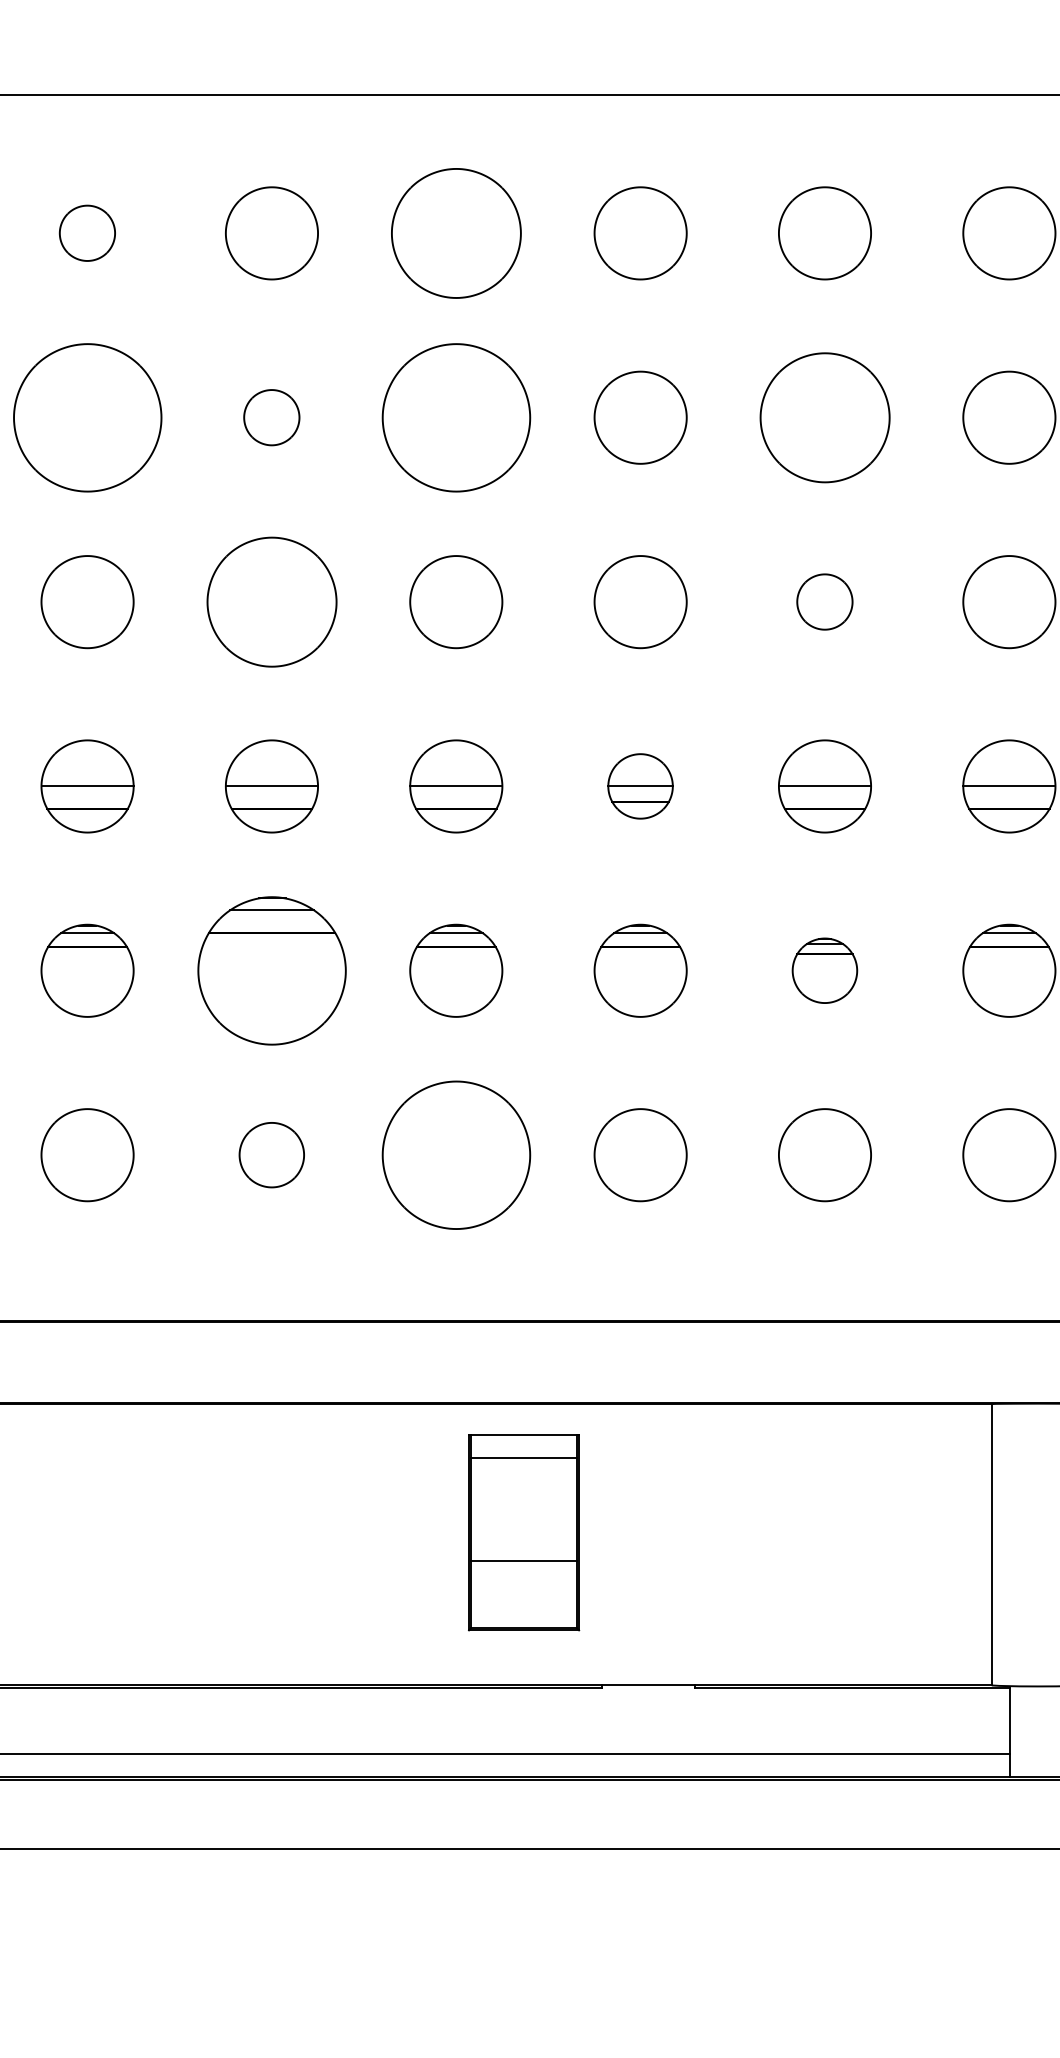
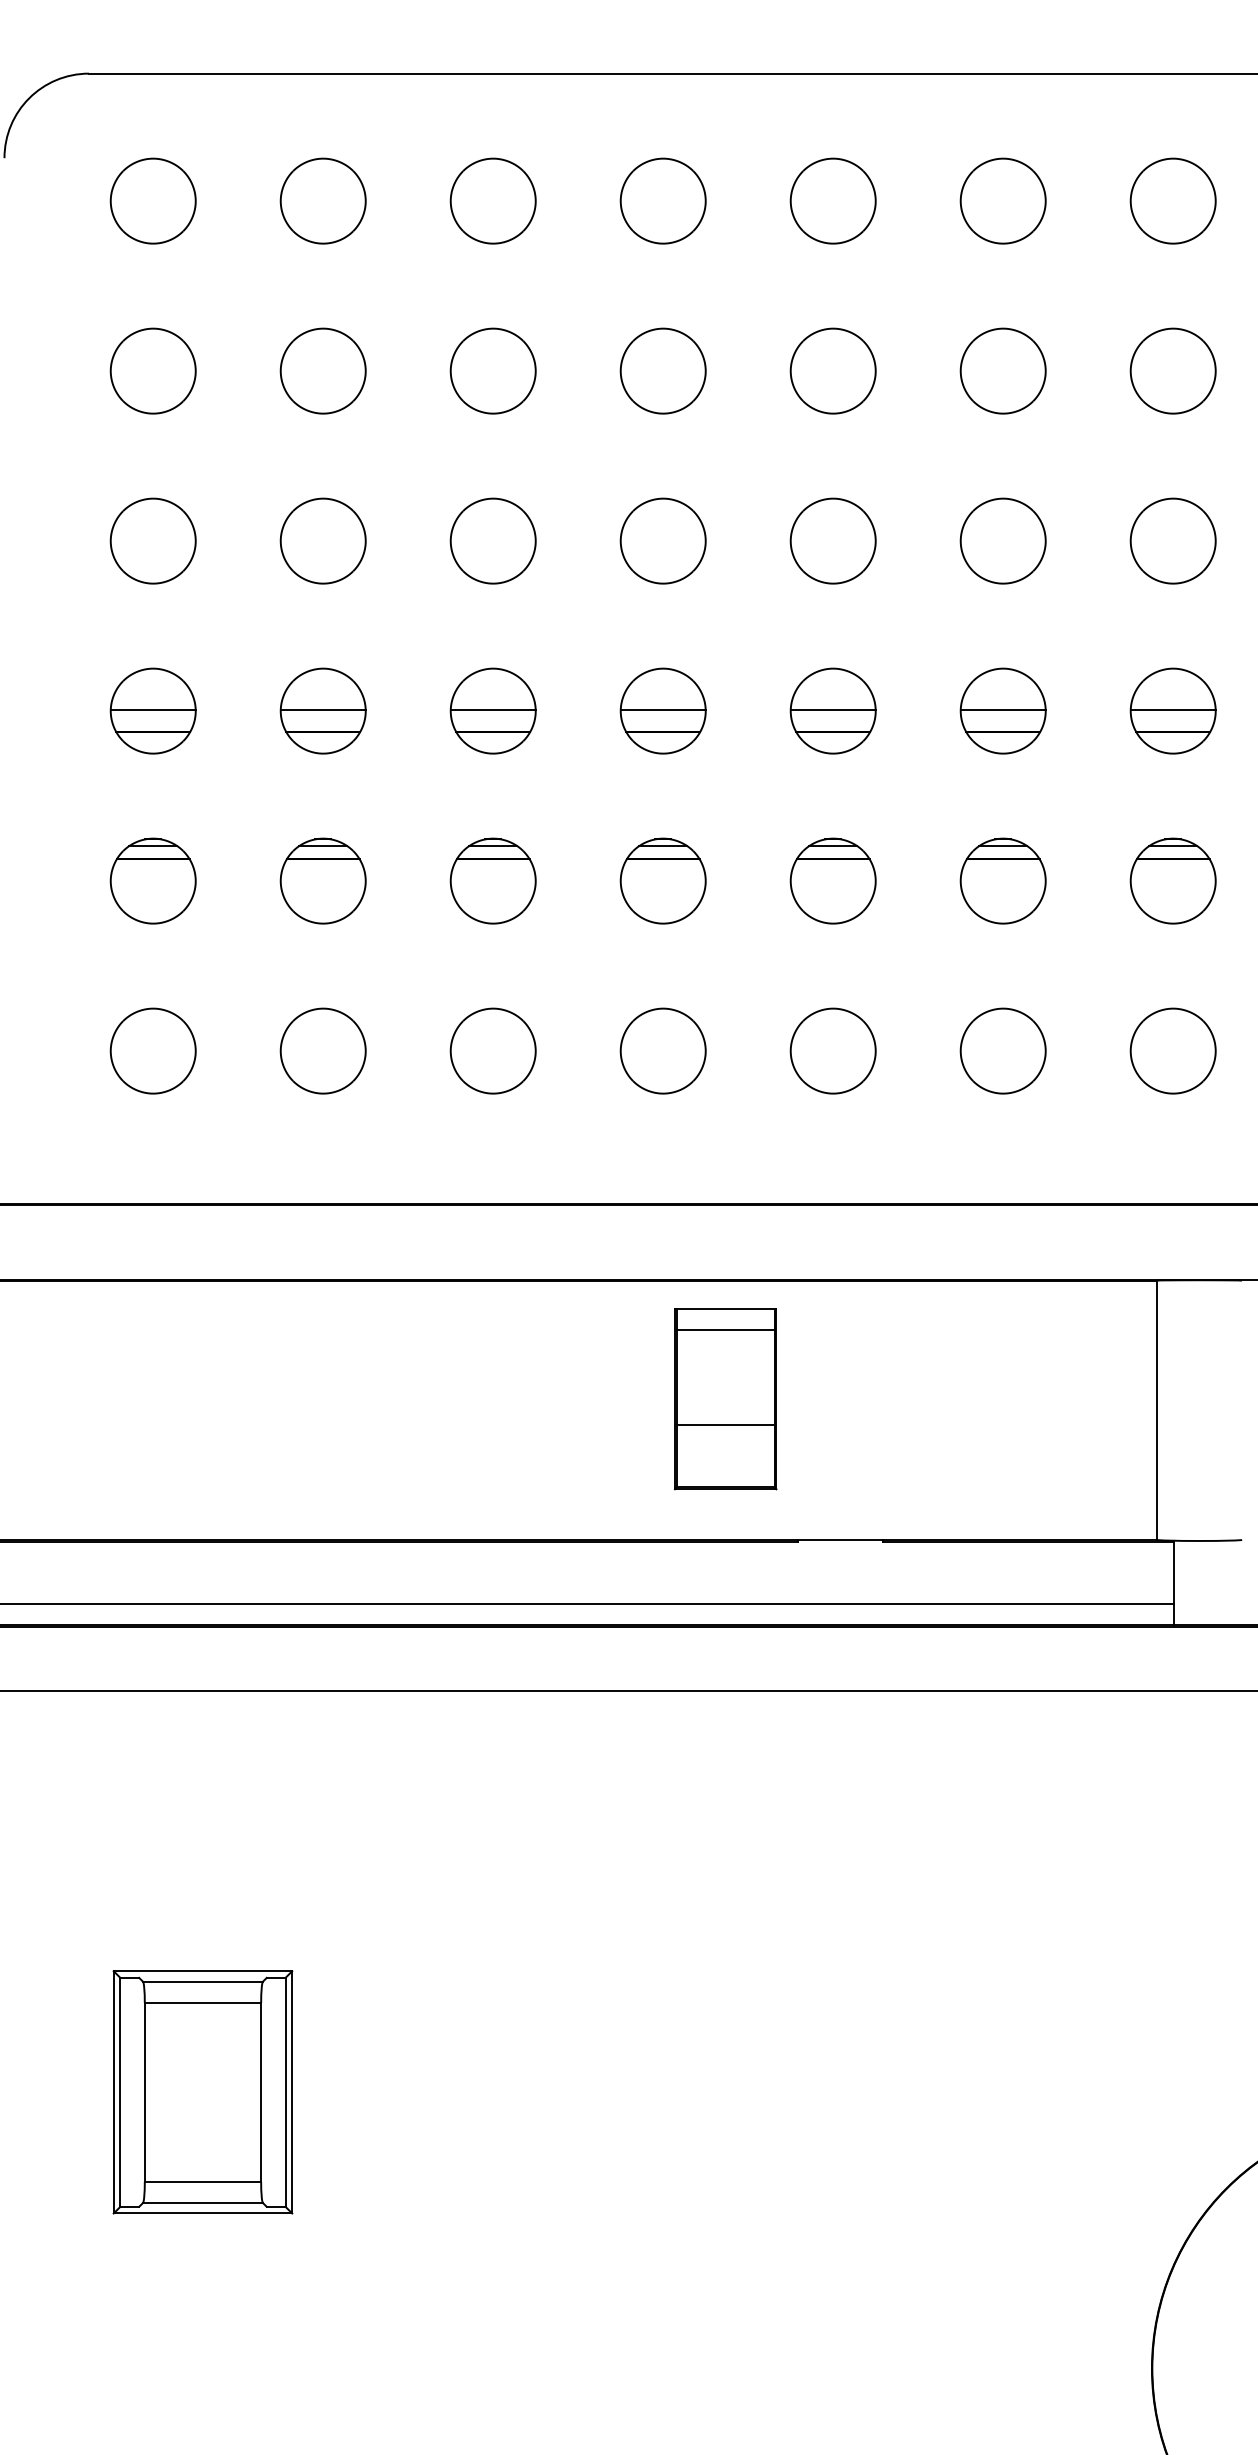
part: (86, 232) -> (322, 200), size x1.67
part: (455, 232) -> (662, 200), size x0.71
part: (86, 417) -> (322, 370), size x0.62
part: (271, 417) -> (492, 370), size x1.67
part: (455, 417) -> (662, 370), size x0.62
part: (824, 417) -> (1002, 370), size x0.71
part: (271, 601) -> (492, 540), size x0.71
part: (824, 601) -> (1002, 540), size x1.67
part: (639, 785) -> (832, 710), size x1.43
part: (271, 970) -> (492, 880), size x0.62
part: (824, 970) -> (1002, 880), size x1.43
part: (271, 1154) -> (492, 1050), size x1.43
part: (455, 1154) -> (662, 1050), size x0.62

